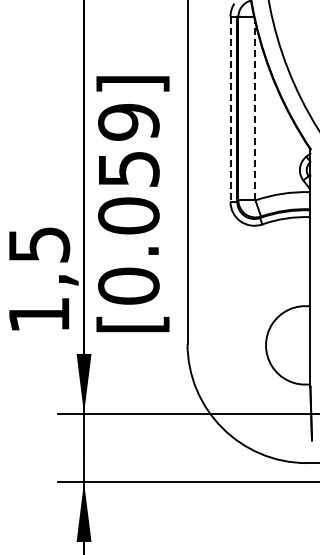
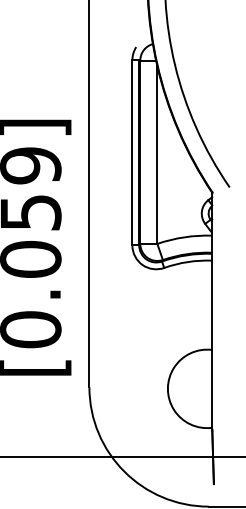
line: (230, 109) -> (132, 153), dashed -> solid
line: (255, 110) -> (157, 154), dashed -> solid

